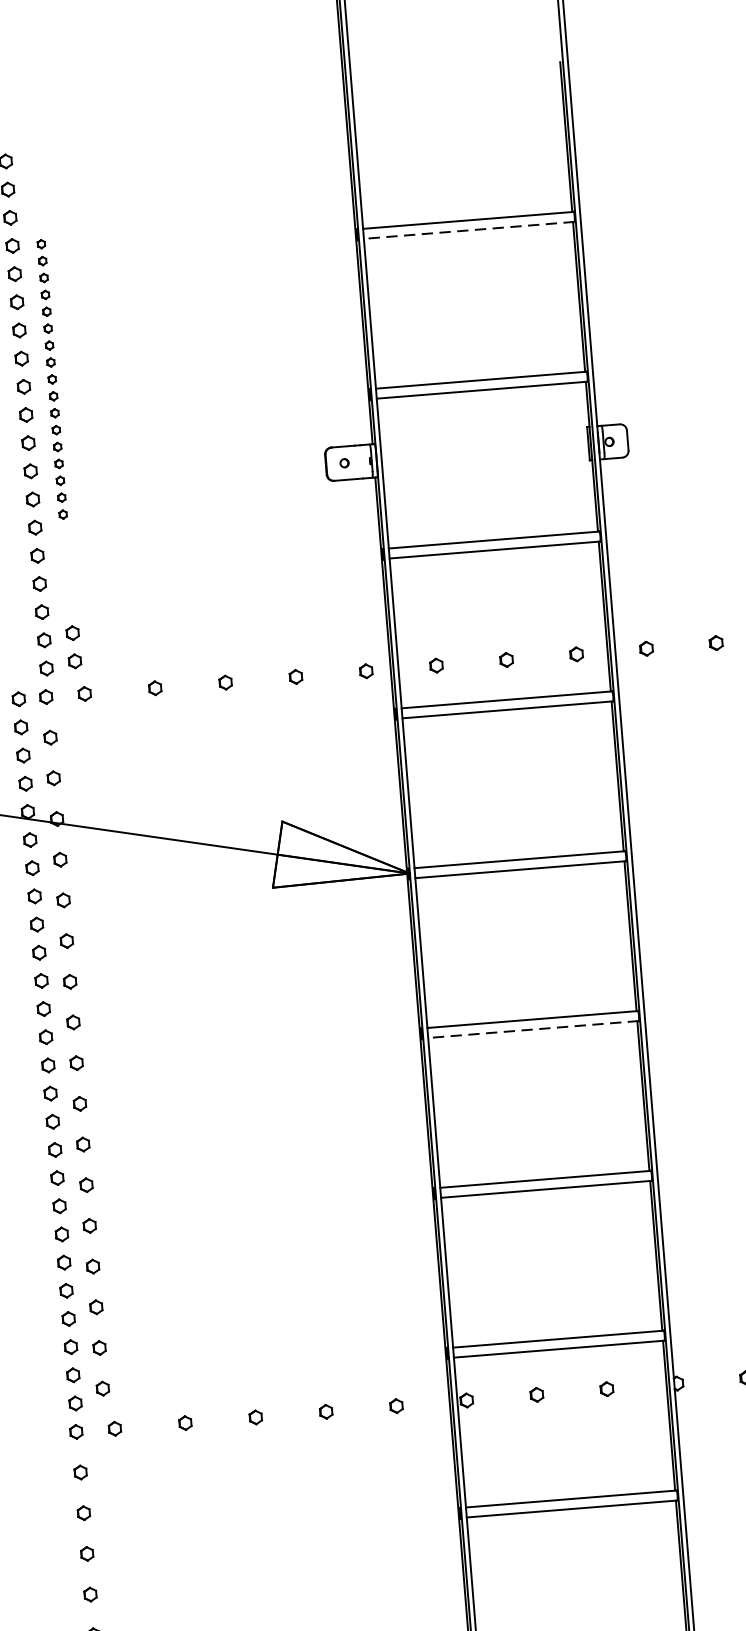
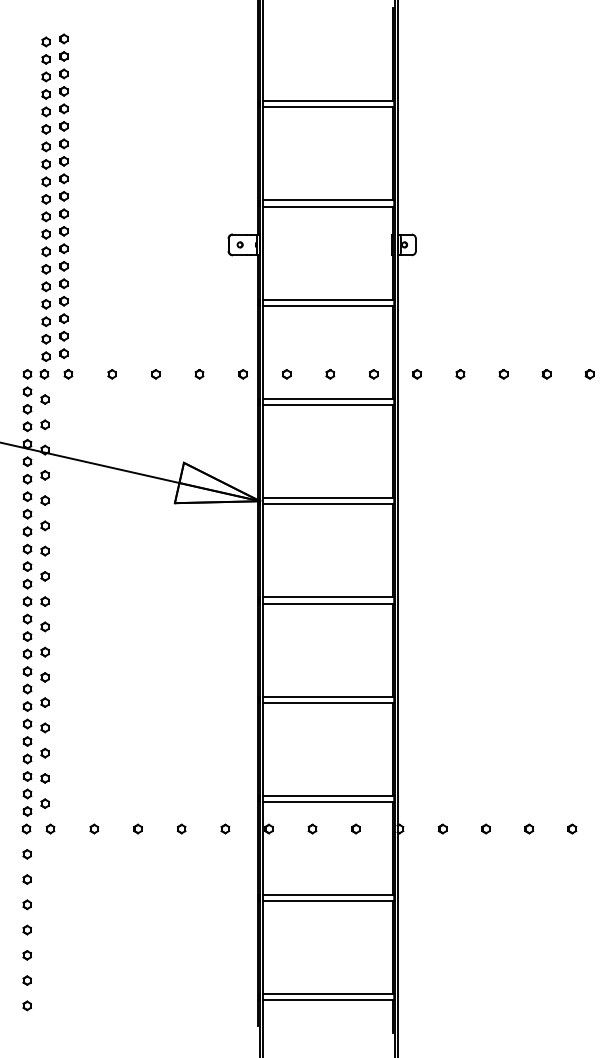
line: (469, 230) -> (328, 107), dashed -> solid
part: (51, 379) -> (63, 178), size x1.67
line: (533, 1029) -> (328, 603), dashed -> solid

